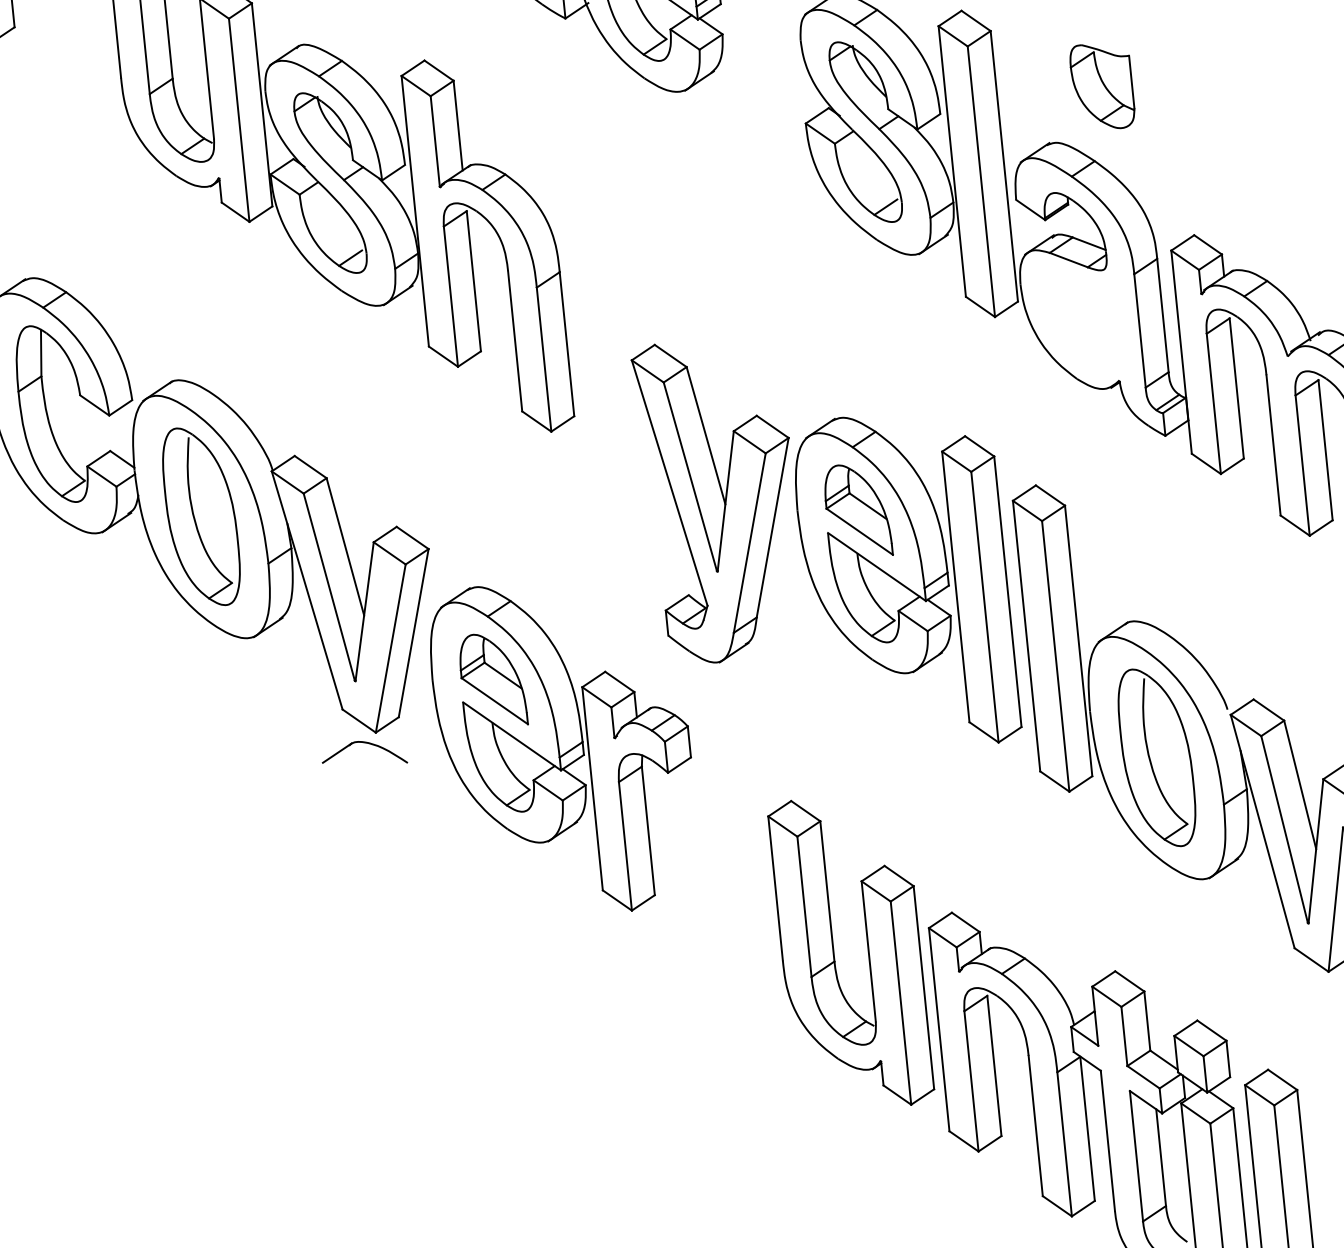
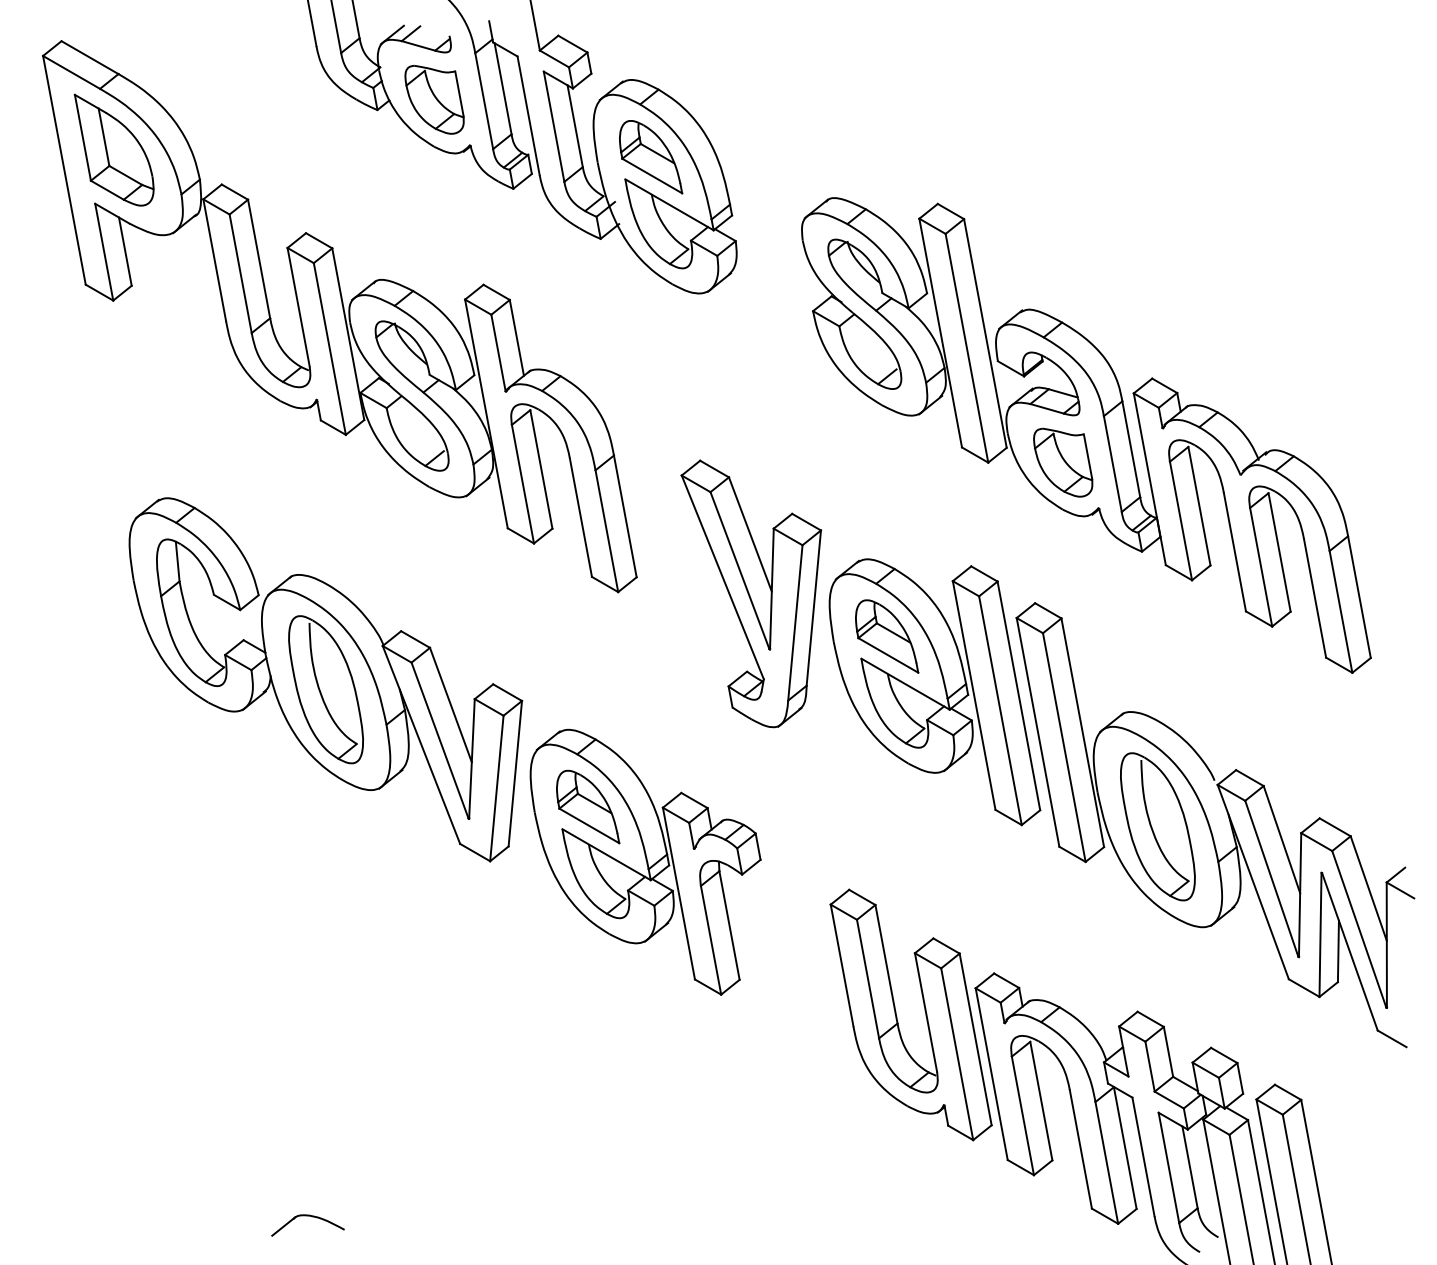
part: (1102, 86) -> (1063, 462), moved
part: (701, 504) -> (751, 593), moved
part: (365, 743) -> (307, 1216), moved

